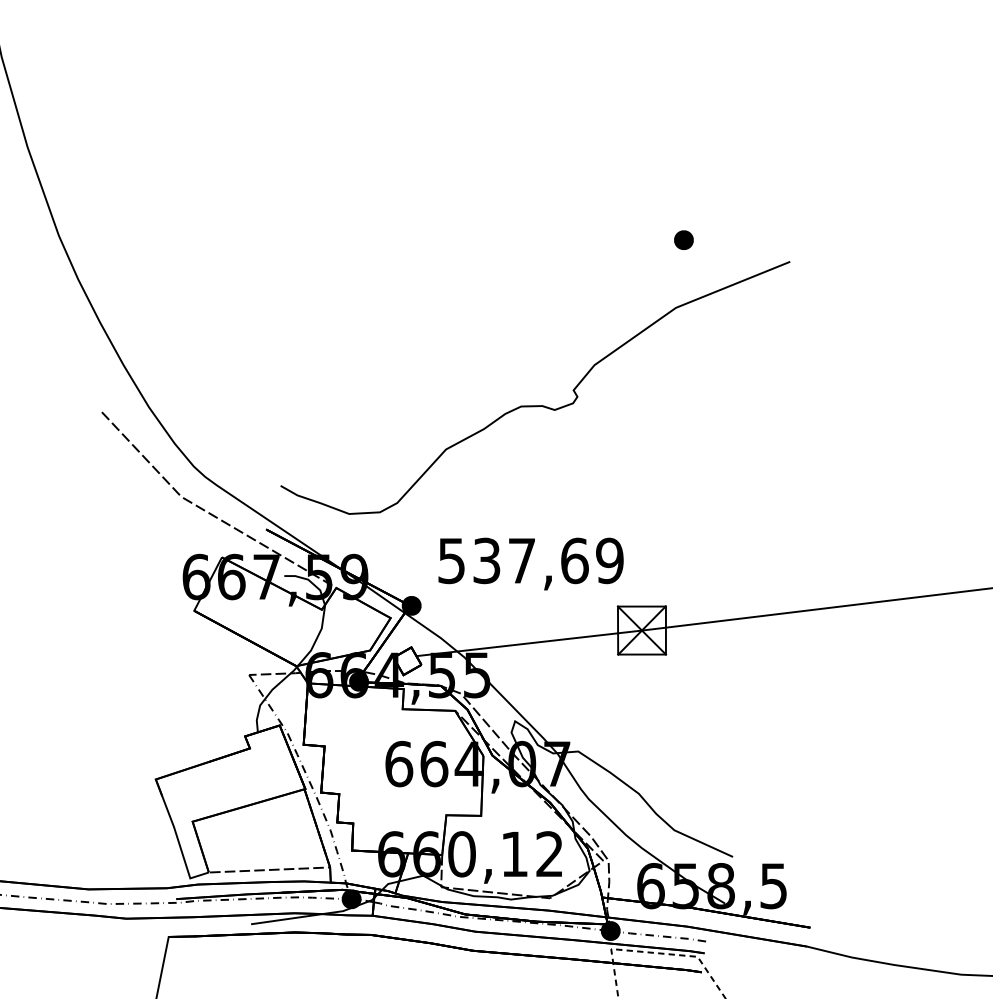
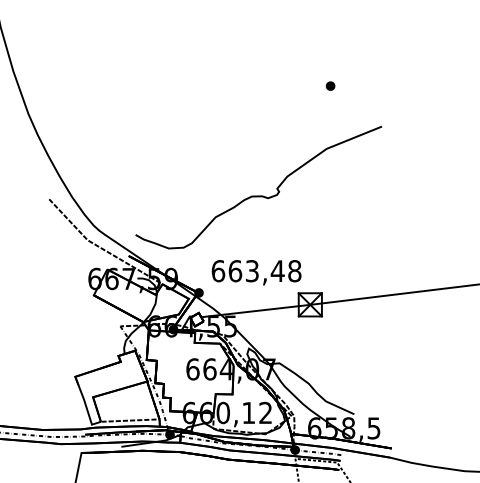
part: (683, 238) -> (330, 85), moved
text: (530, 561) -> (256, 271), 537,69 -> 663,48

